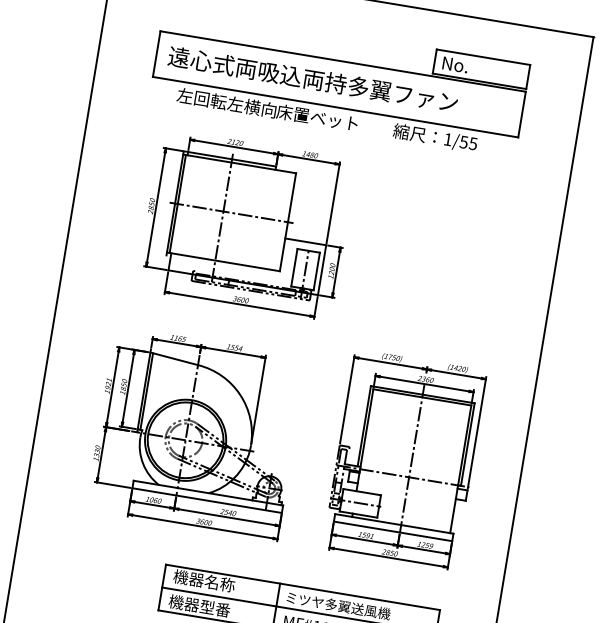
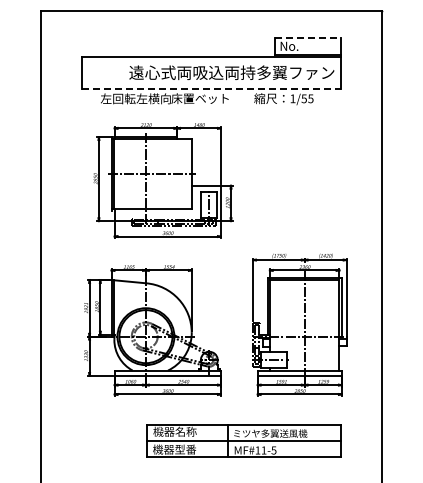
line: (484, 56) -> (308, 37), solid -> dashed
text: (312, 79) -> (231, 72), moved
line: (335, 107) -> (211, 89), solid -> dashed

